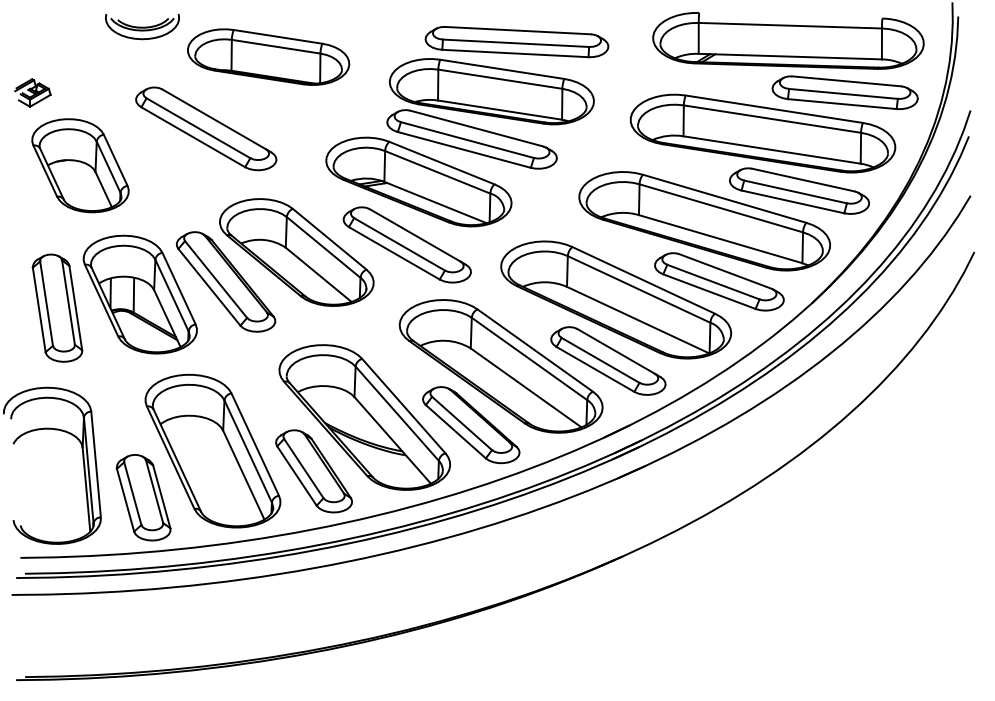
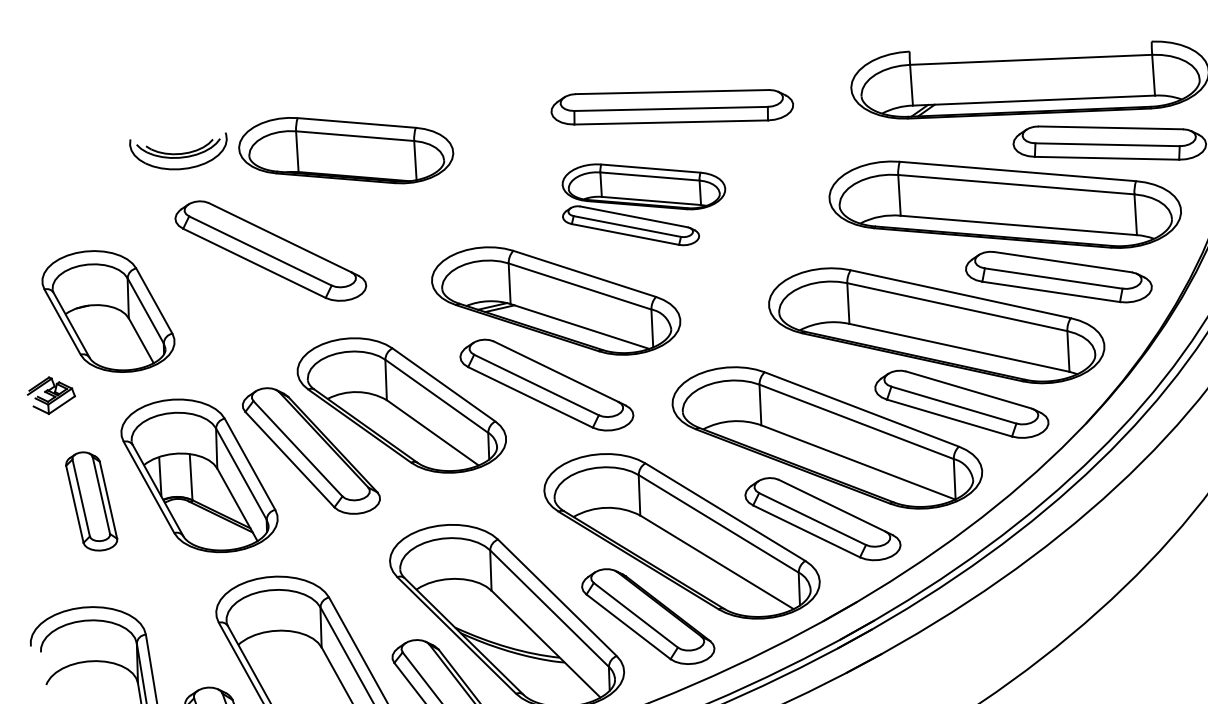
part: (142, 27) -> (179, 153), moved
part: (32, 92) -> (50, 394), moved
part: (490, 113) -> (644, 203), size x0.6
part: (57, 307) -> (91, 500), size x0.7

